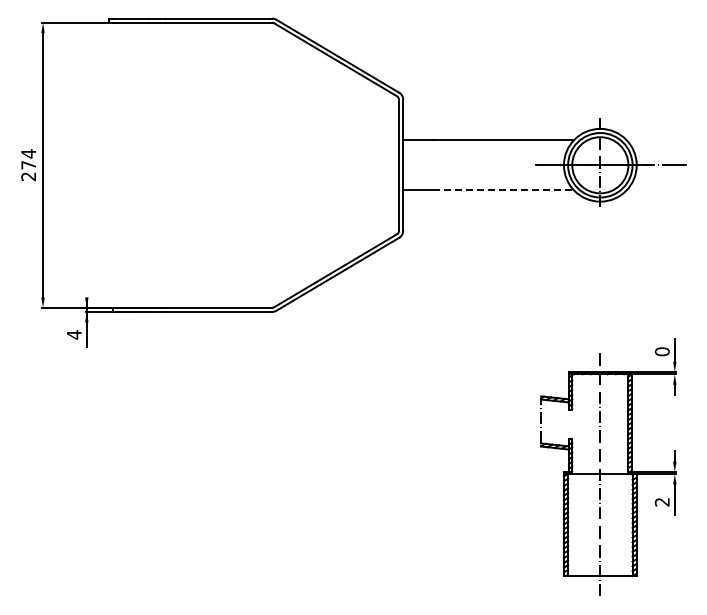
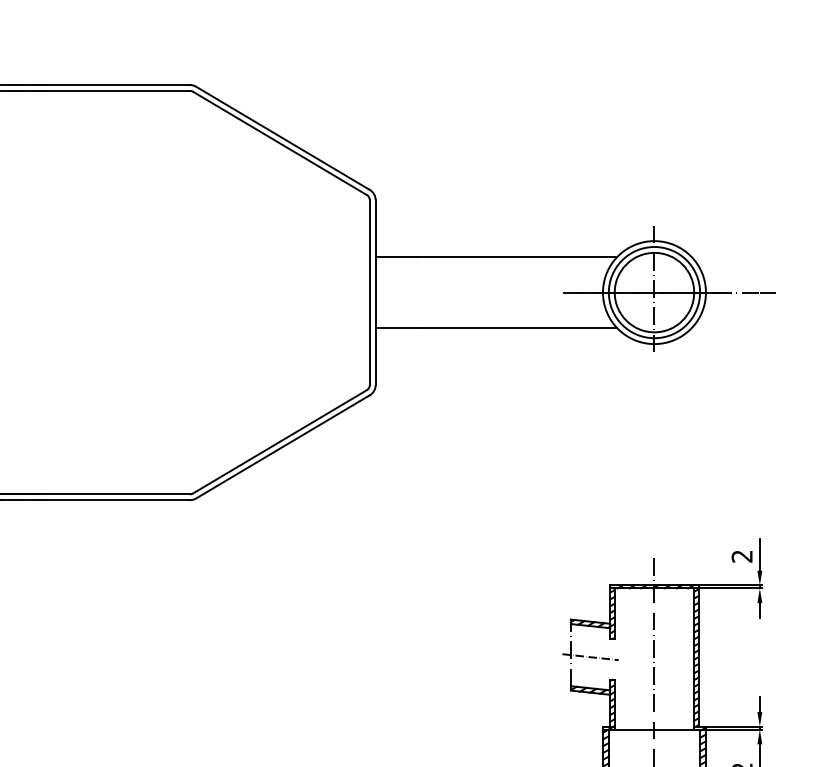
line: (504, 190) -> (518, 328), dashed -> solid
text: (662, 351) -> (742, 556), 0 -> 2
line: (555, 422) -> (591, 656), added

